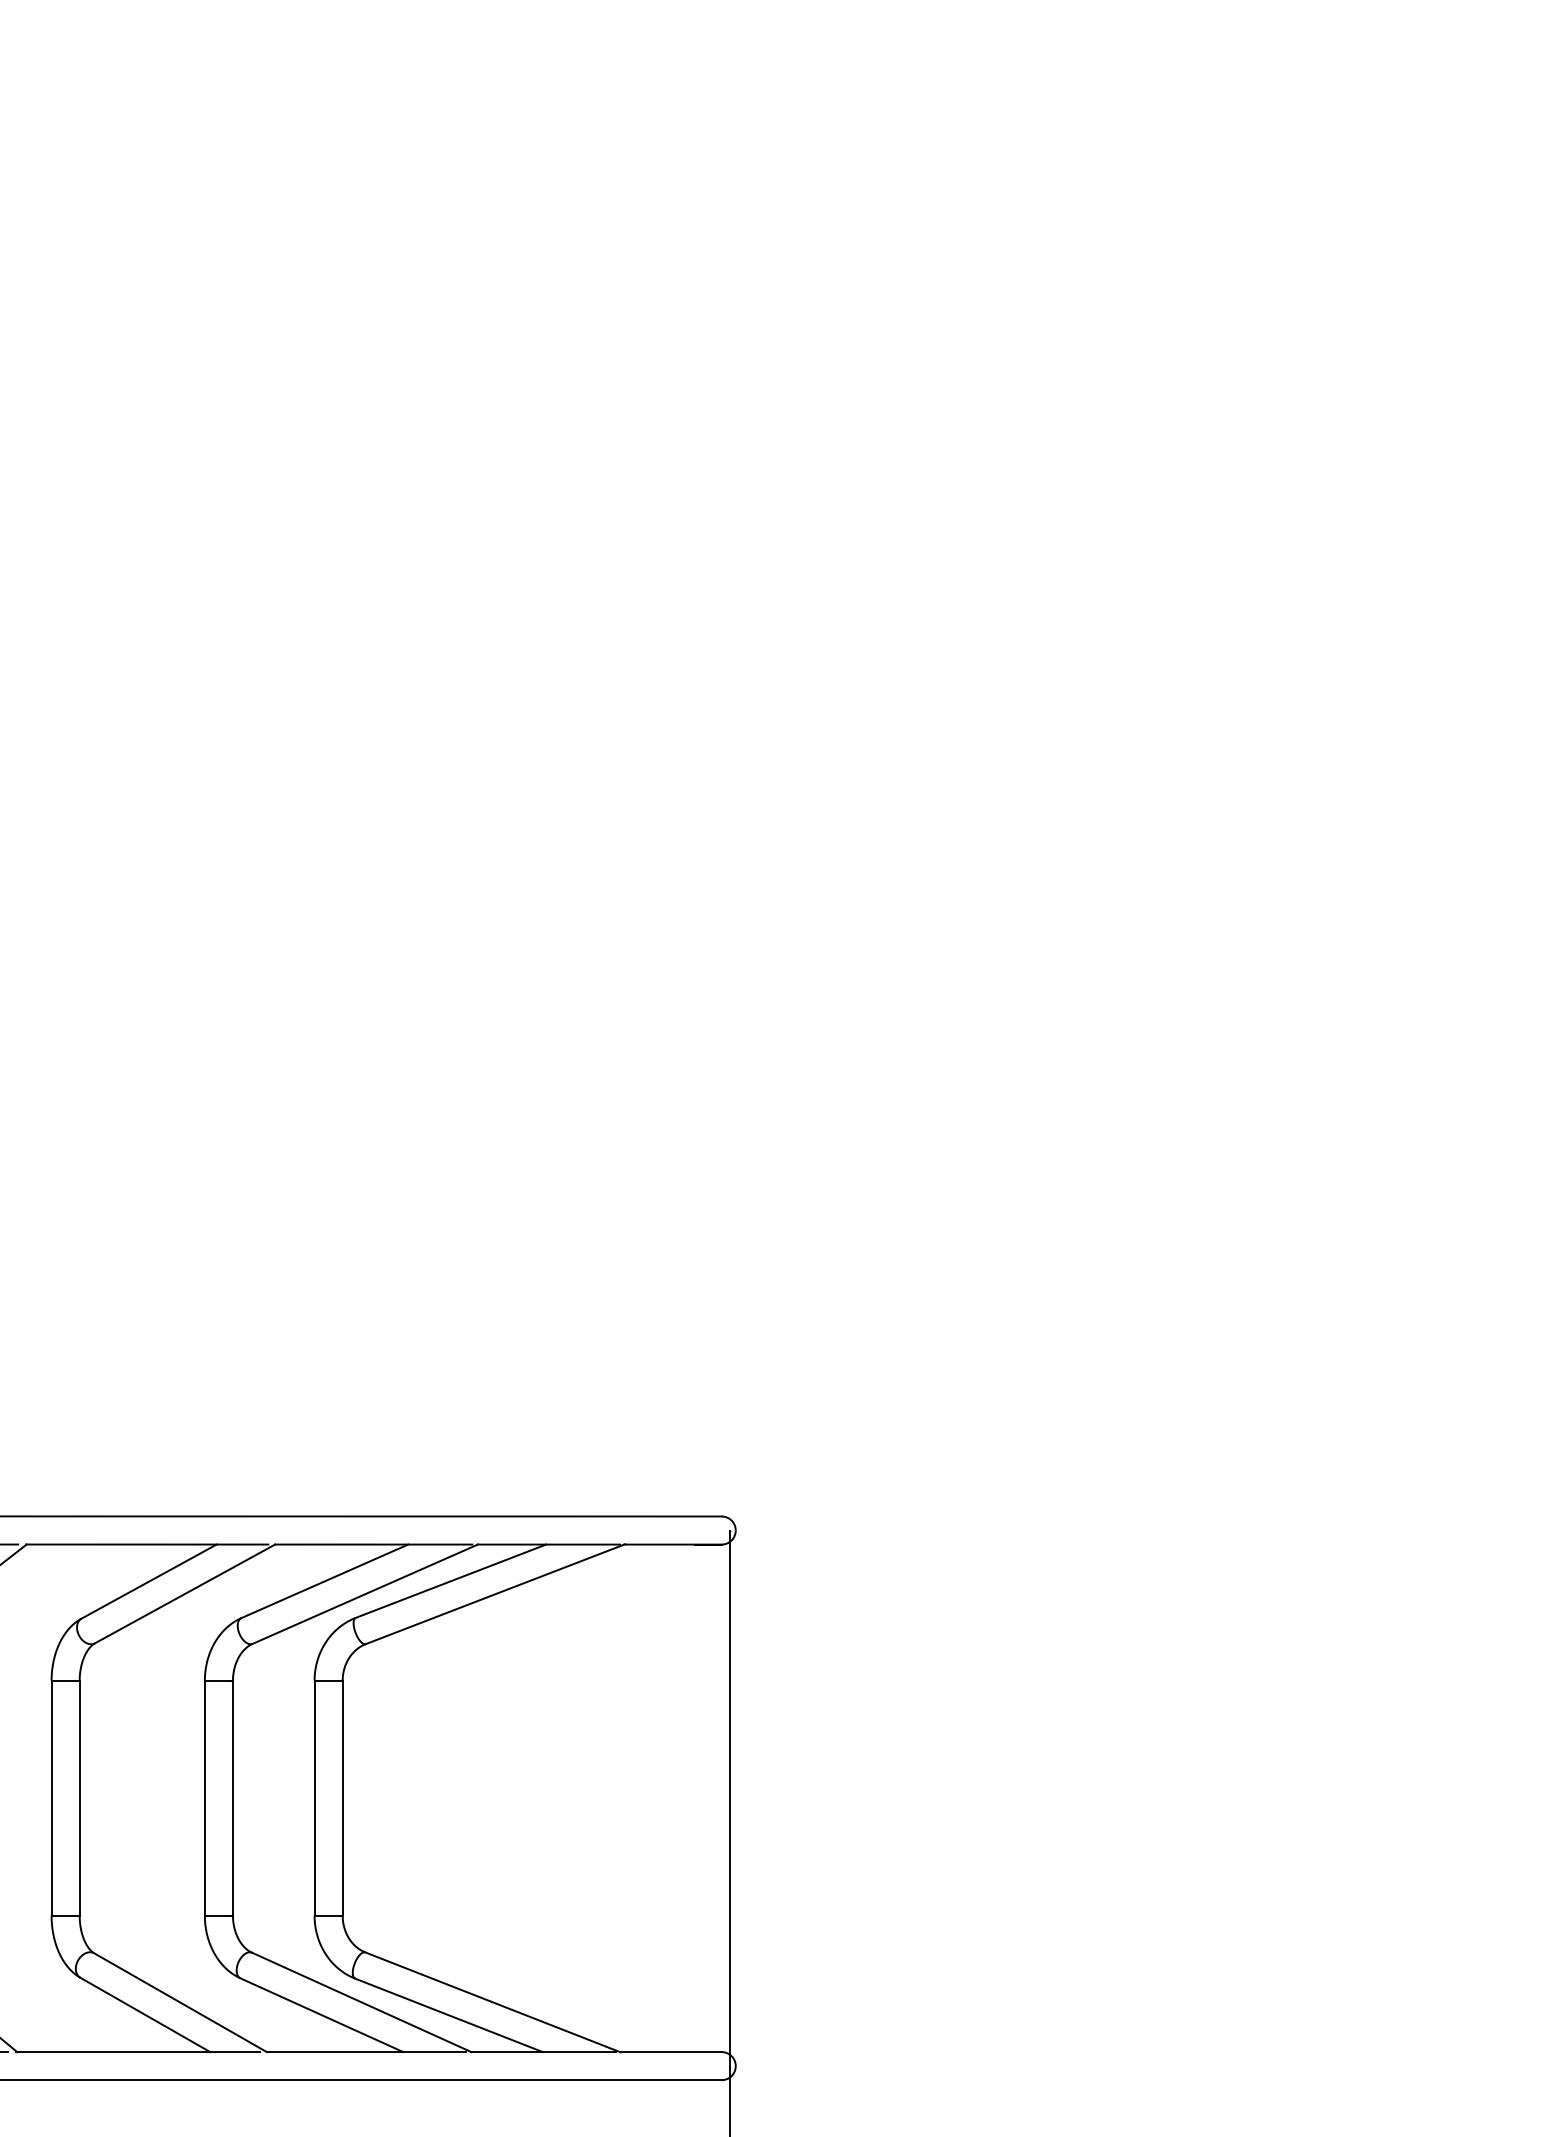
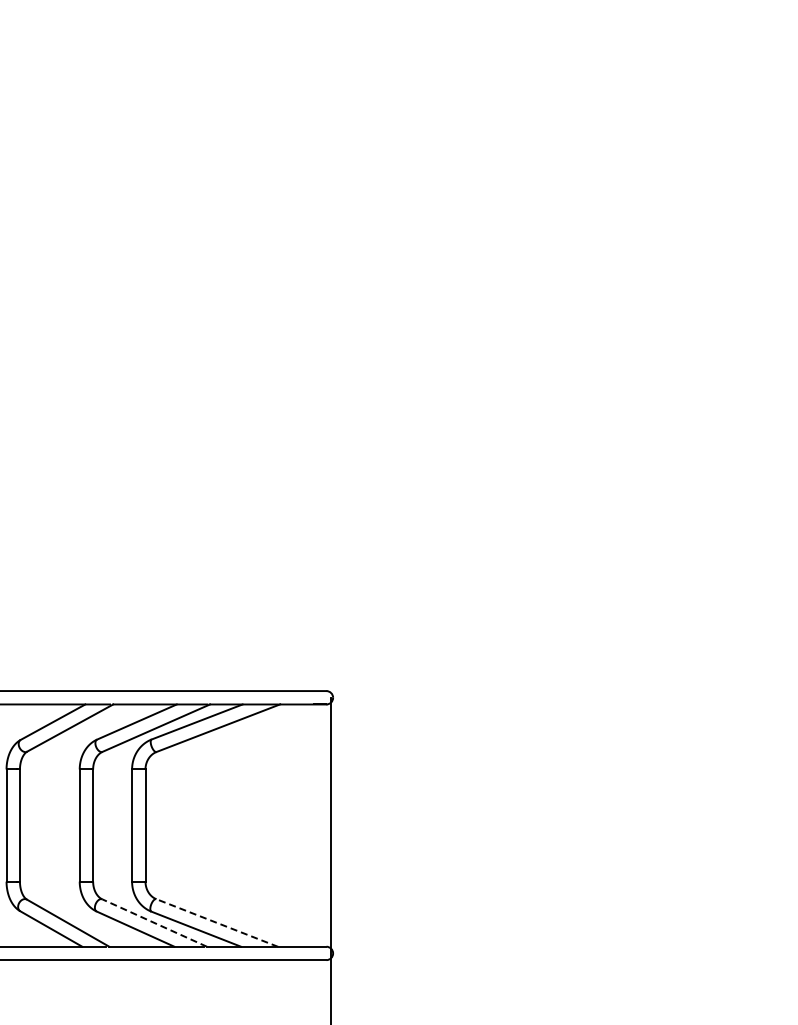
line: (491, 2001) -> (216, 922), solid -> dashed
line: (361, 2003) -> (154, 923), solid -> dashed

